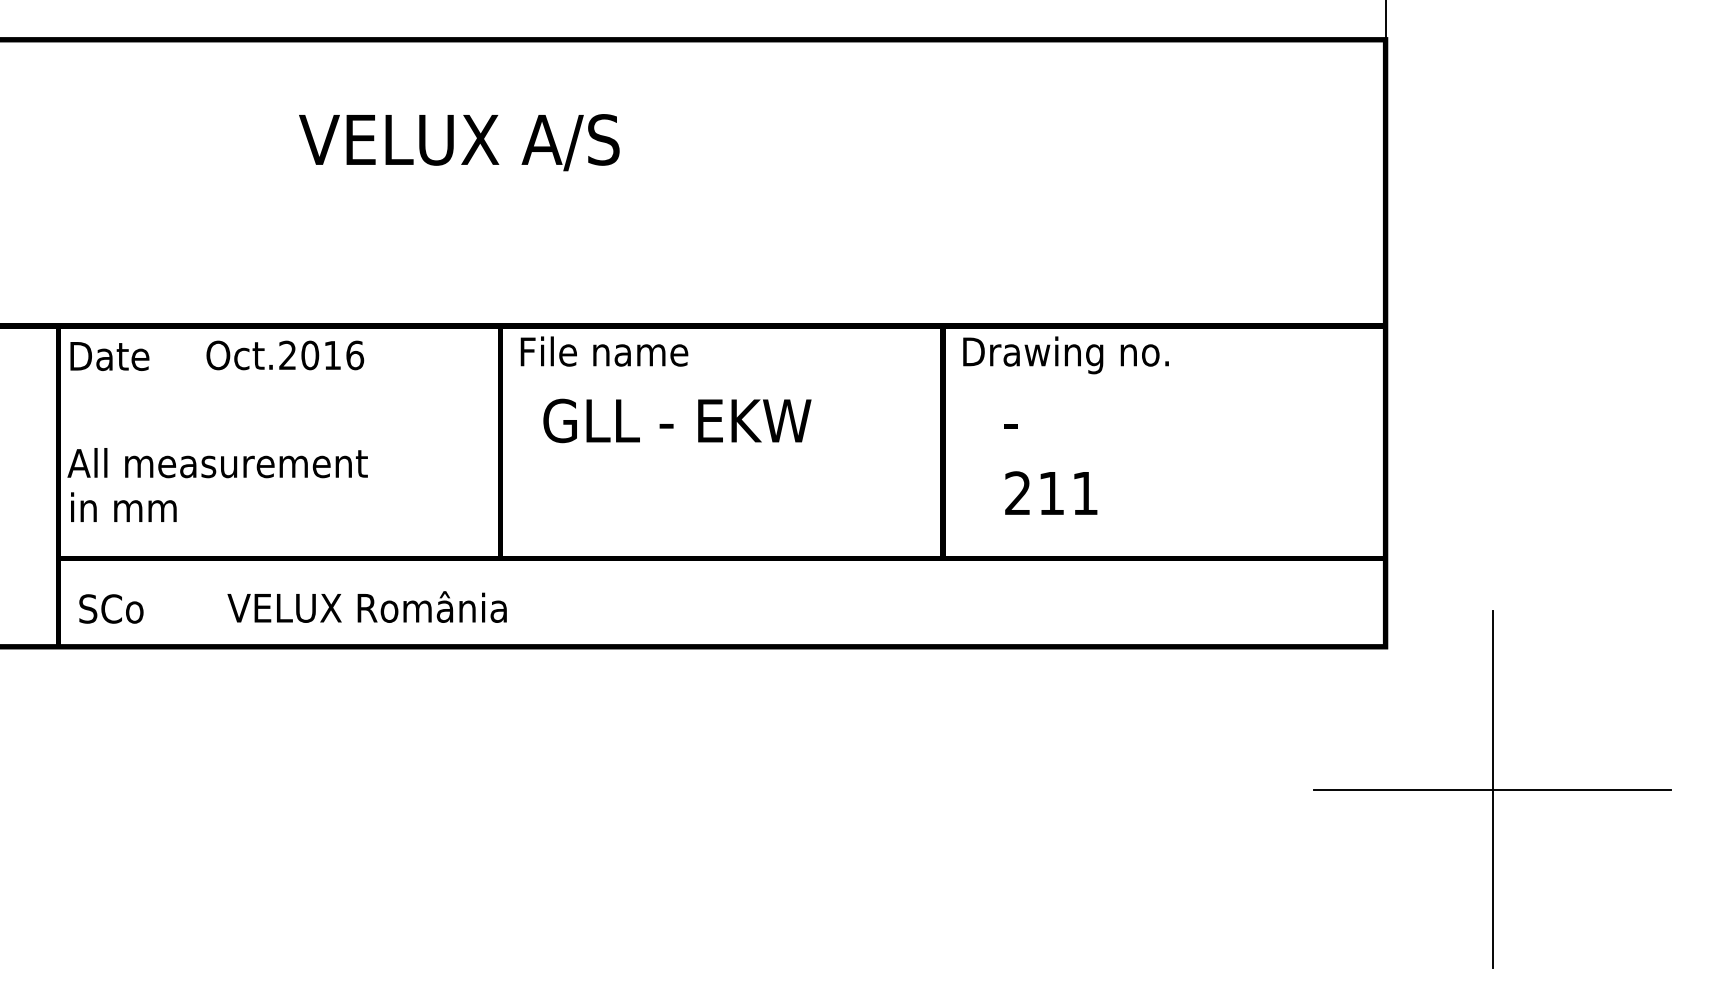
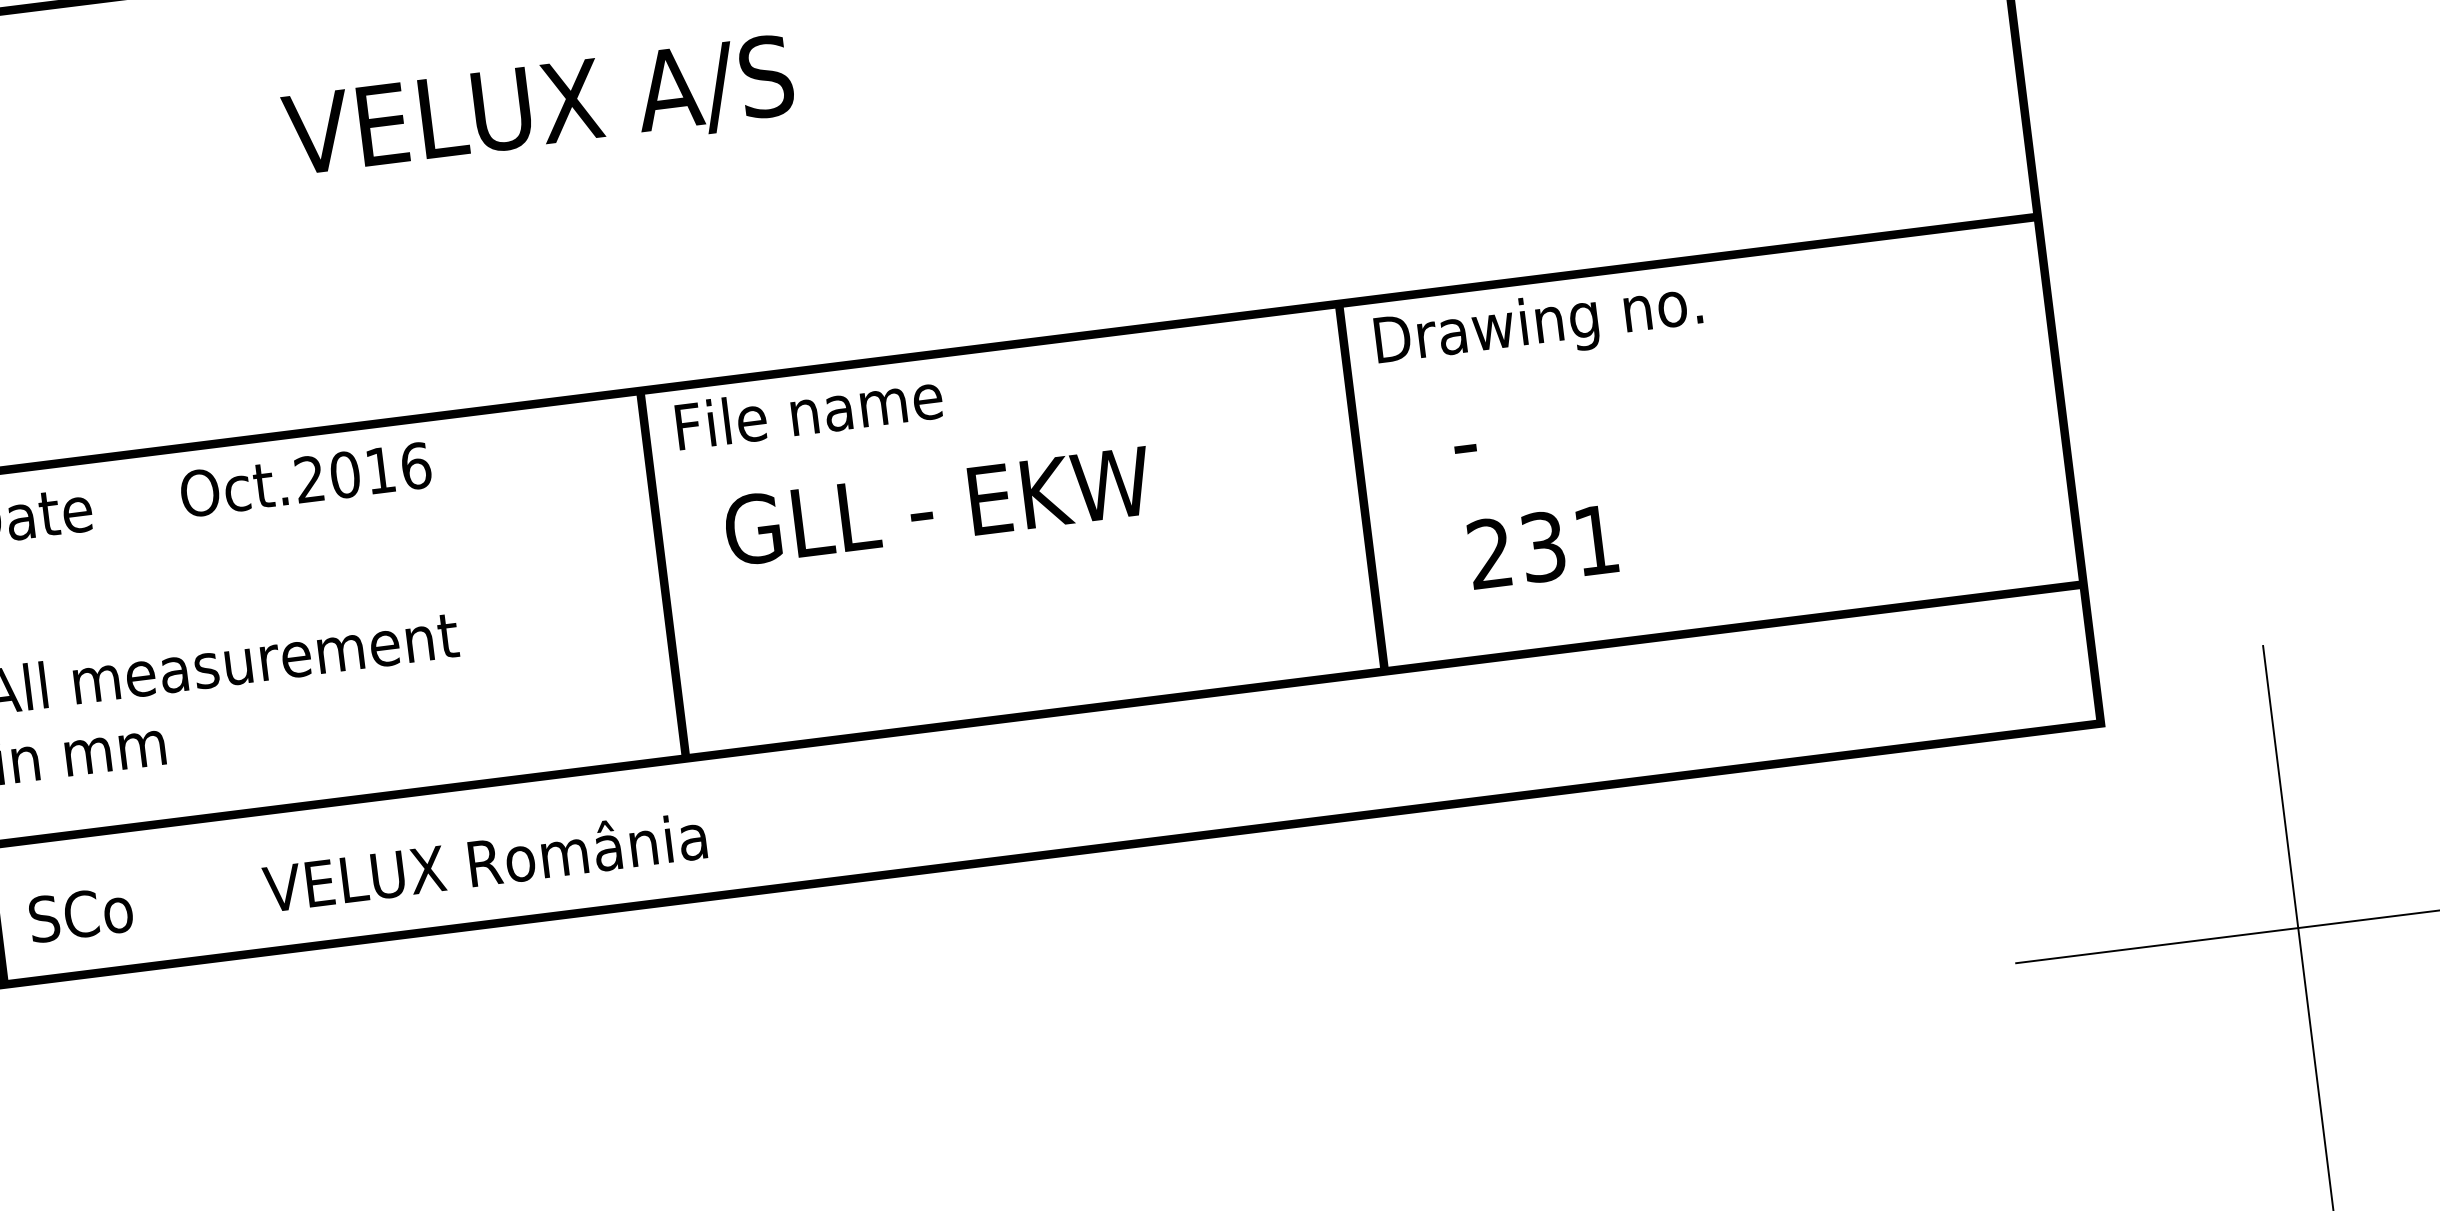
text: (1051, 493) -> (1543, 547), 211 -> 231

